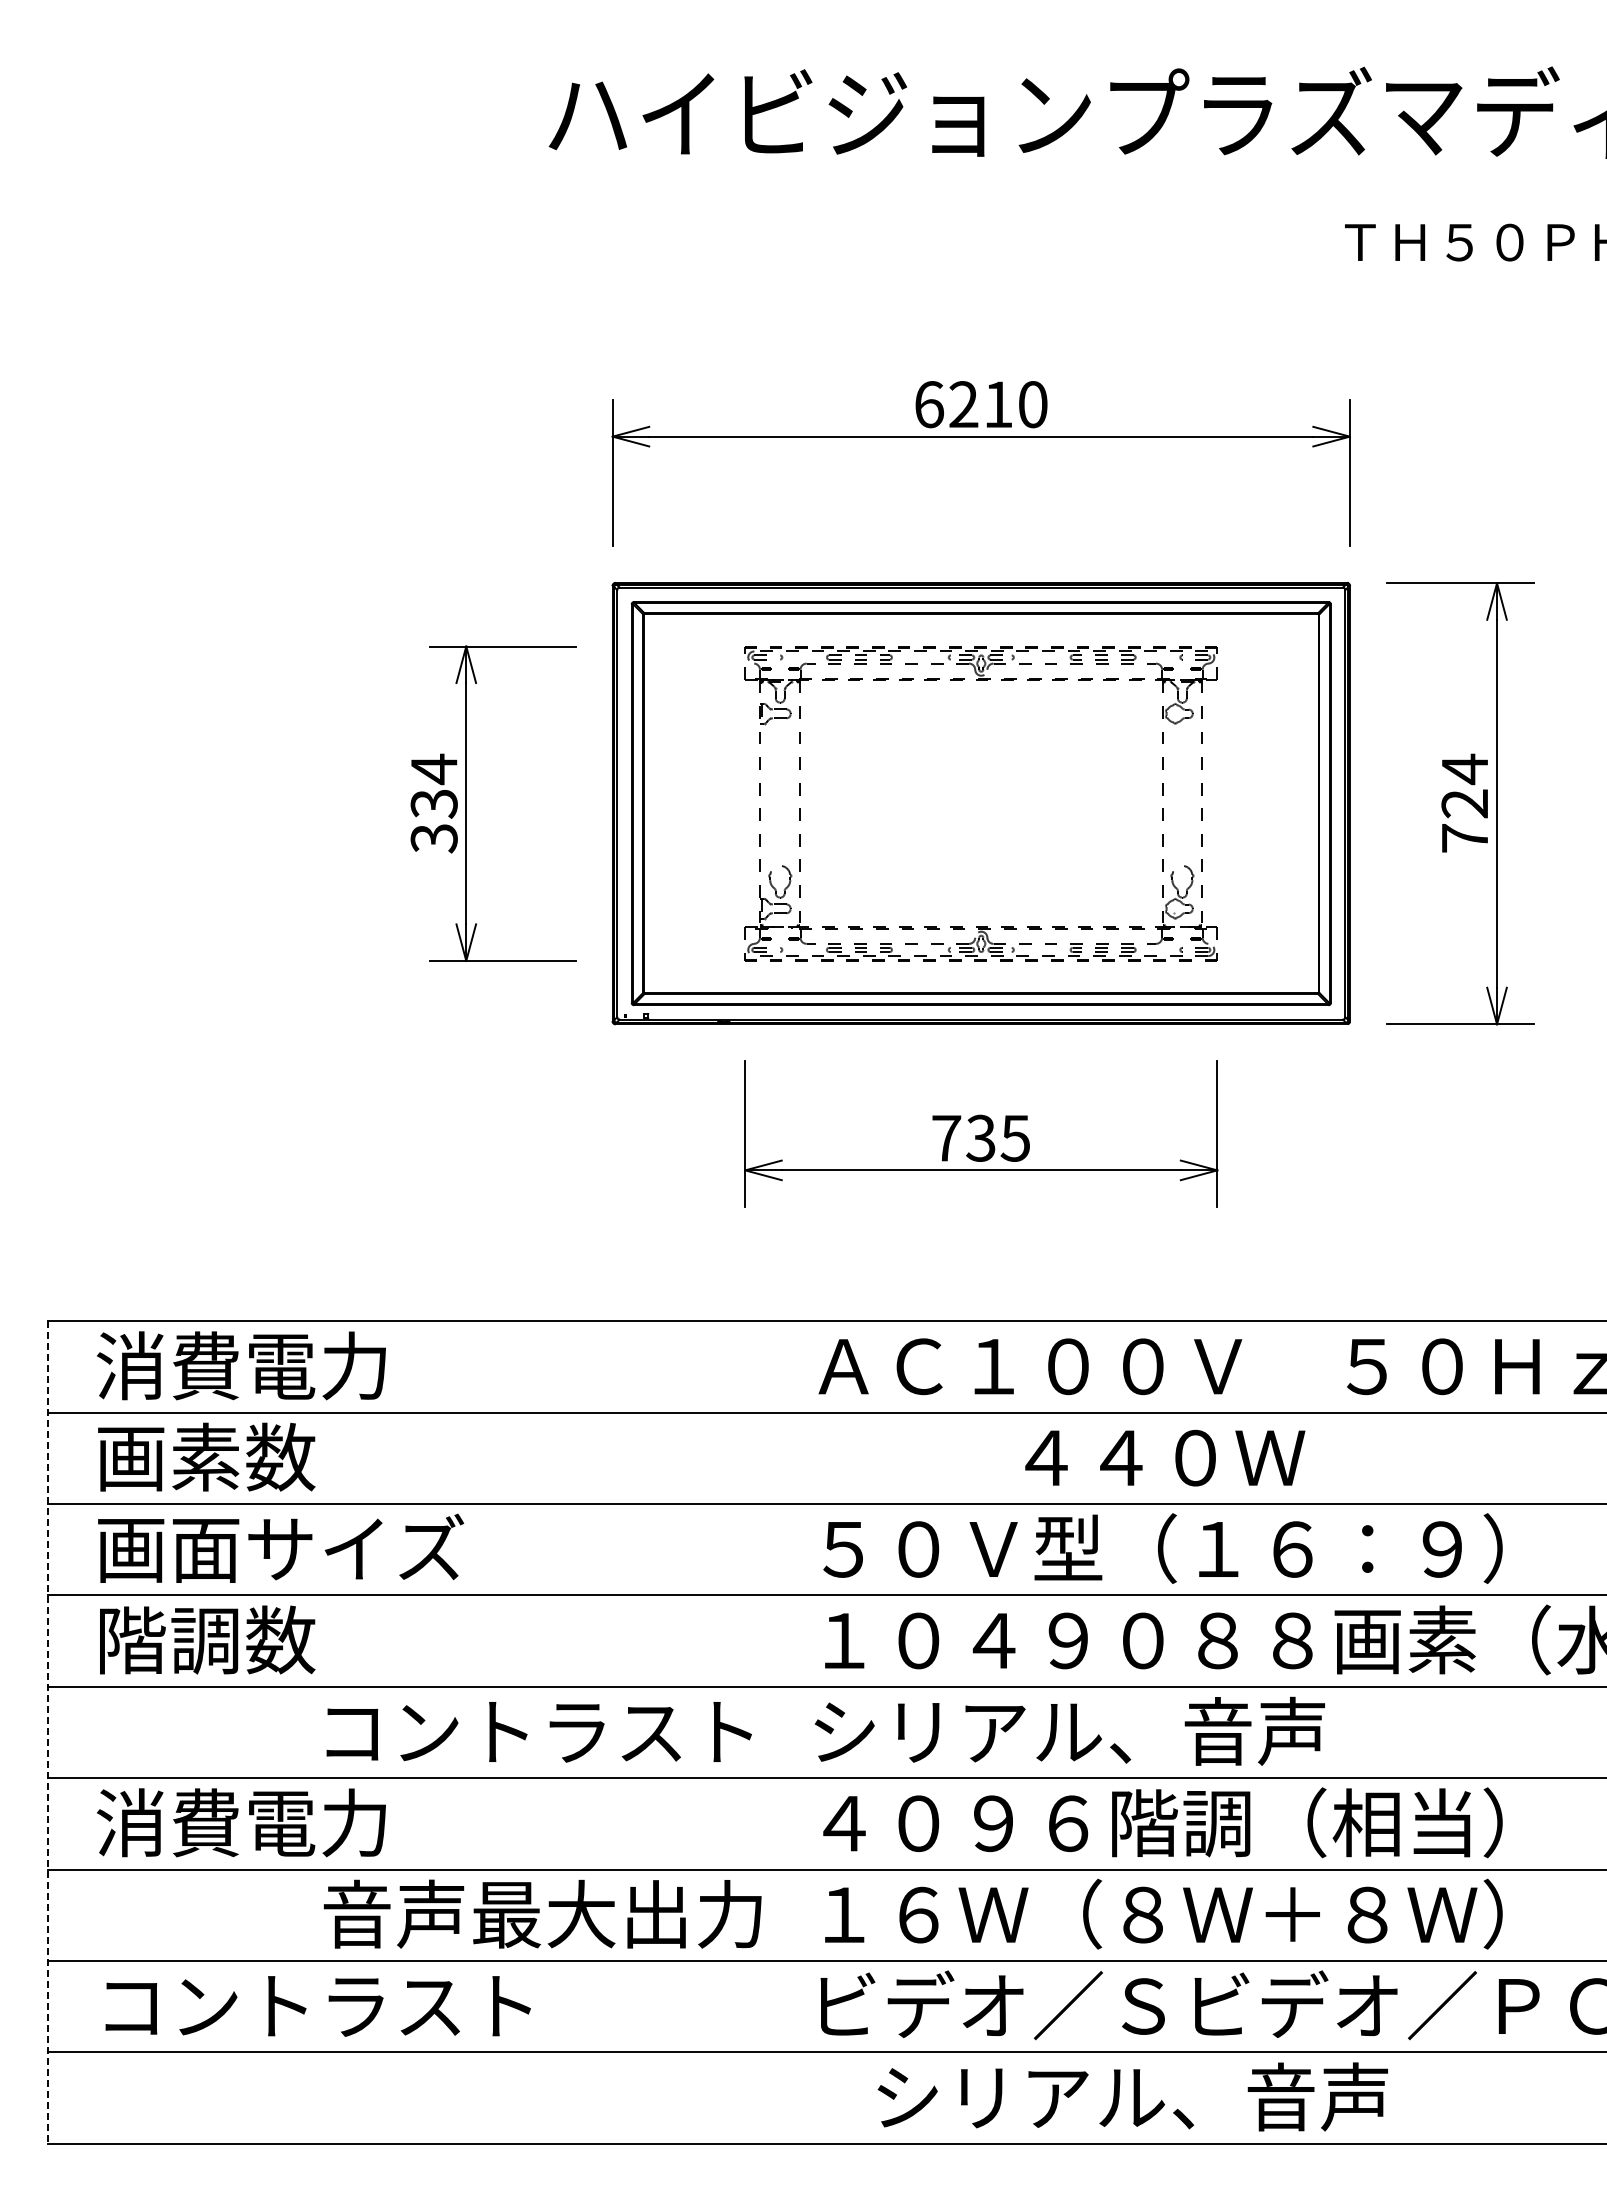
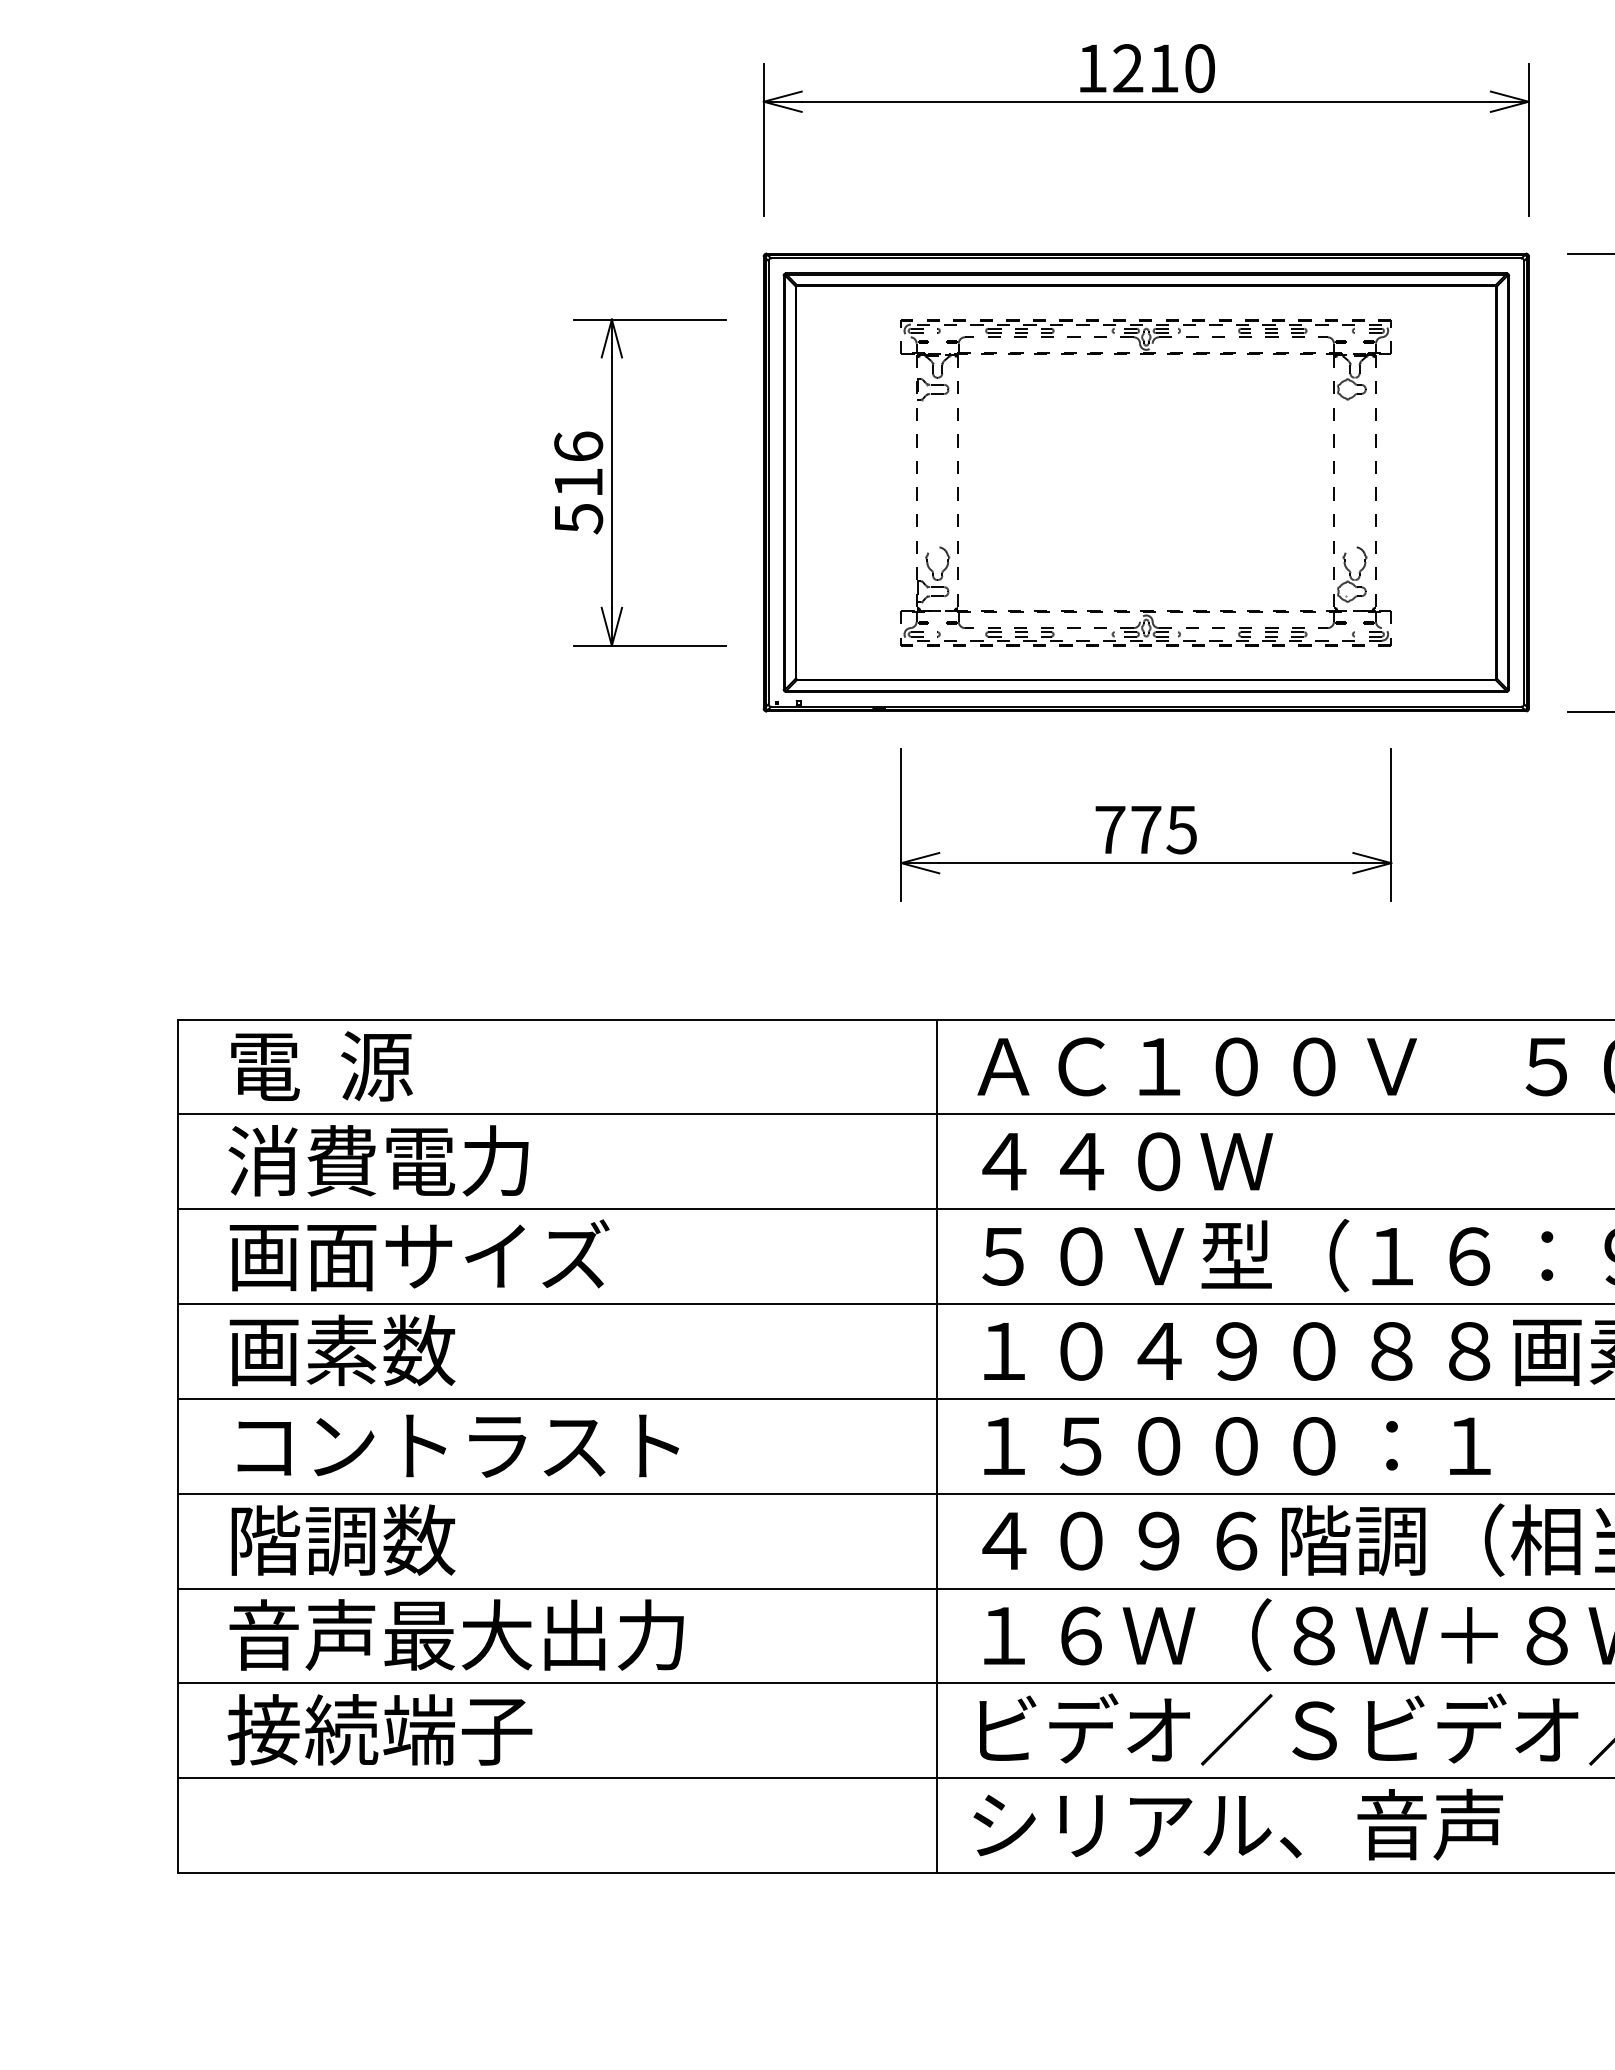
text: (929, 404) -> (1092, 68), 6210 -> 1210
text: (433, 803) -> (577, 482), 334 -> 516
text: (980, 1137) -> (1145, 829), 735 -> 775
text: (241, 1365) -> (378, 1065), 消費電力 -> 電  源
text: (240, 1456) -> (377, 1160), 画素数 -> 消費電力
text: (1165, 1457) -> (1127, 1161), moved
text: (168, 1639) -> (302, 1349), 階調数 -> 画素数
text: (1069, 1730) -> (1237, 1444), シリアル、音声 -> １５０００：１
line: (48, 1732) -> (178, 1446), dashed -> solid
text: (538, 1732) -> (457, 1446), moved
line: (779, 1732) -> (936, 1446), added
text: (241, 1822) -> (378, 1539), 消費電力 -> 階調数
text: (542, 1913) -> (456, 1634), moved
text: (313, 2005) -> (453, 1729), コントラスト -> 接続端子
text: (1132, 2096) -> (1237, 1824), moved

